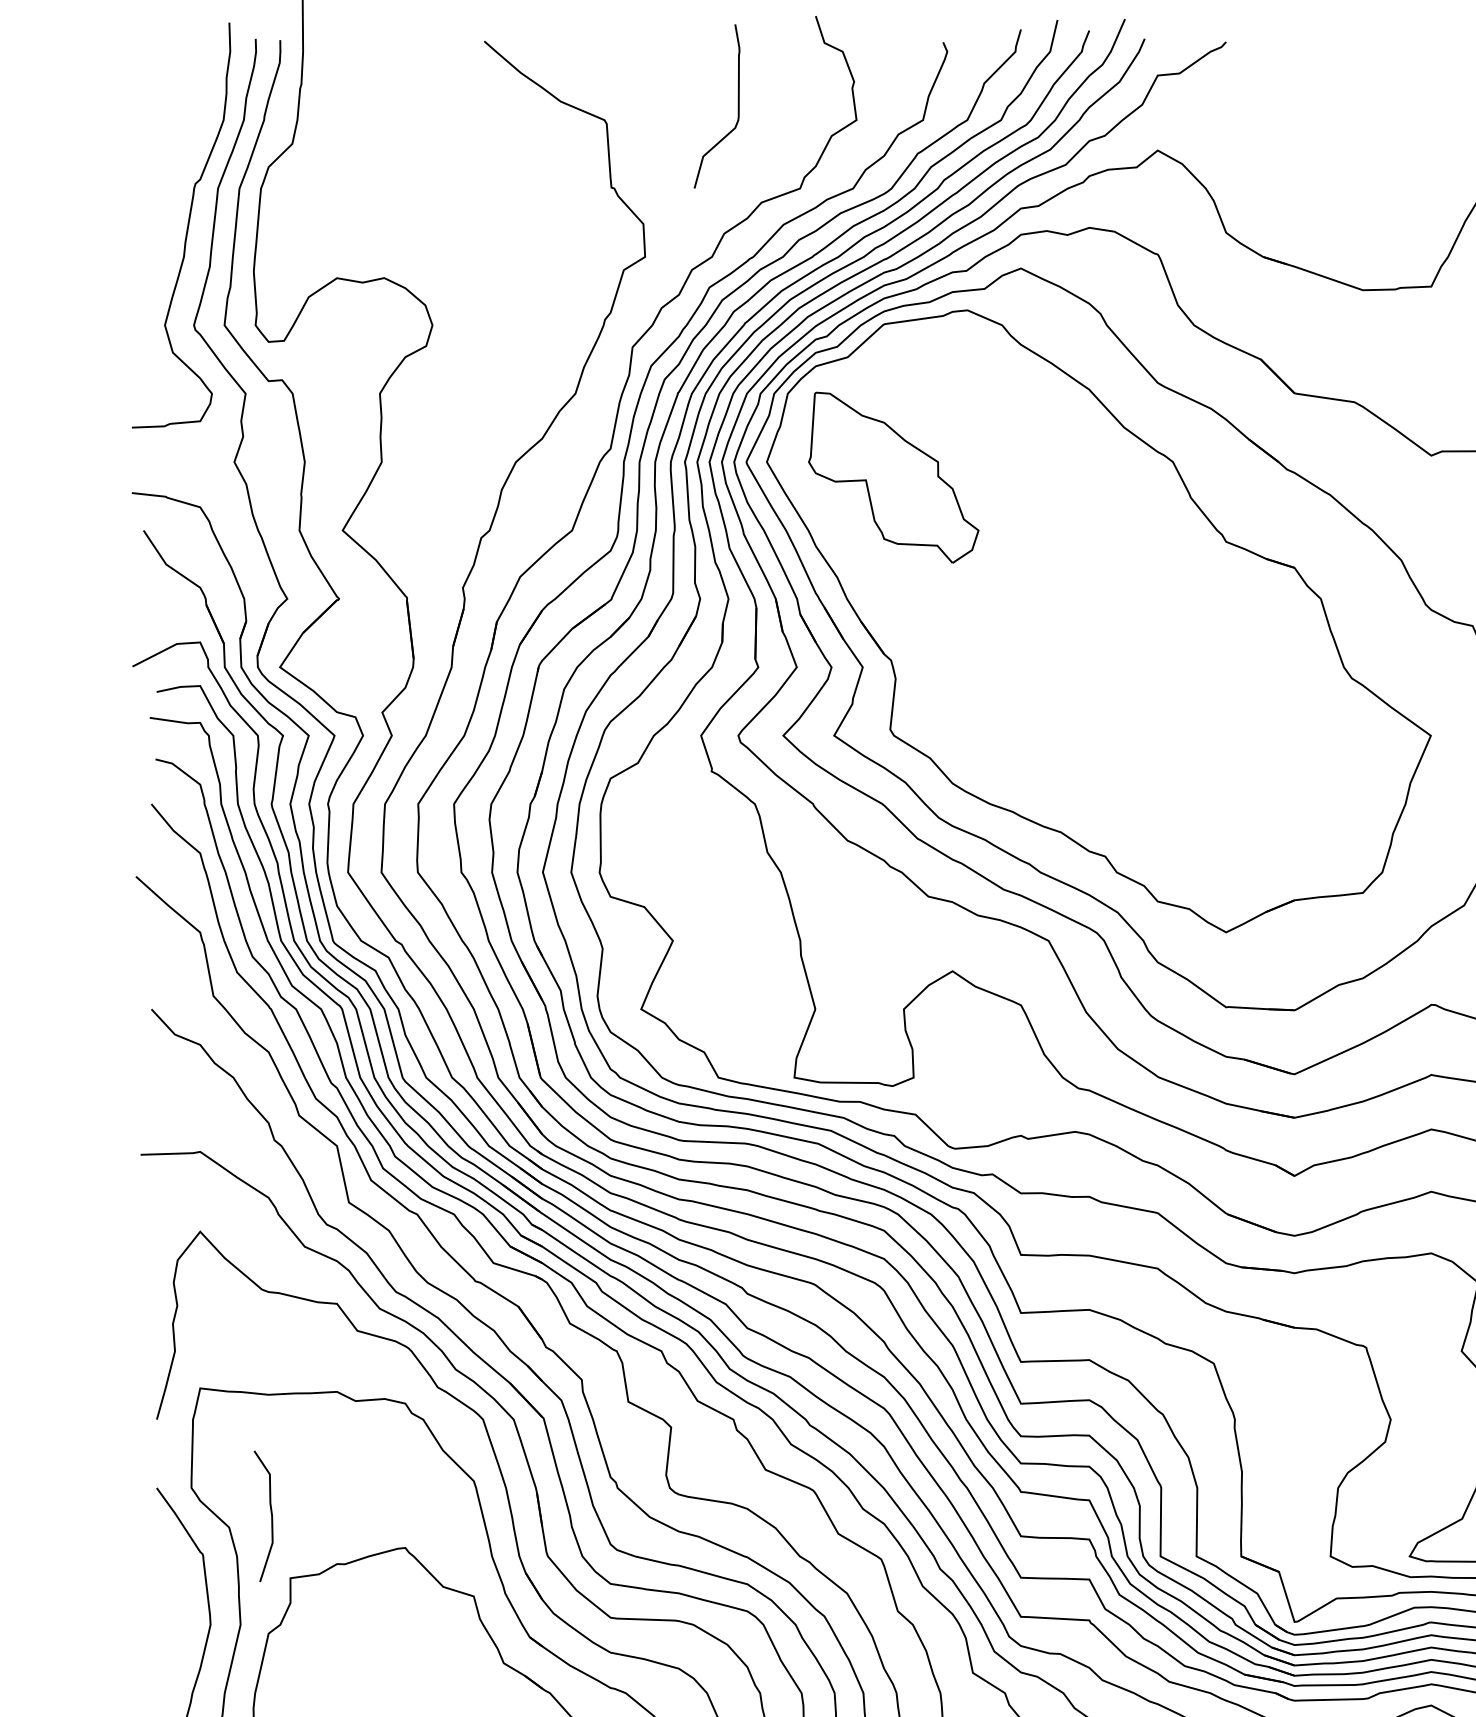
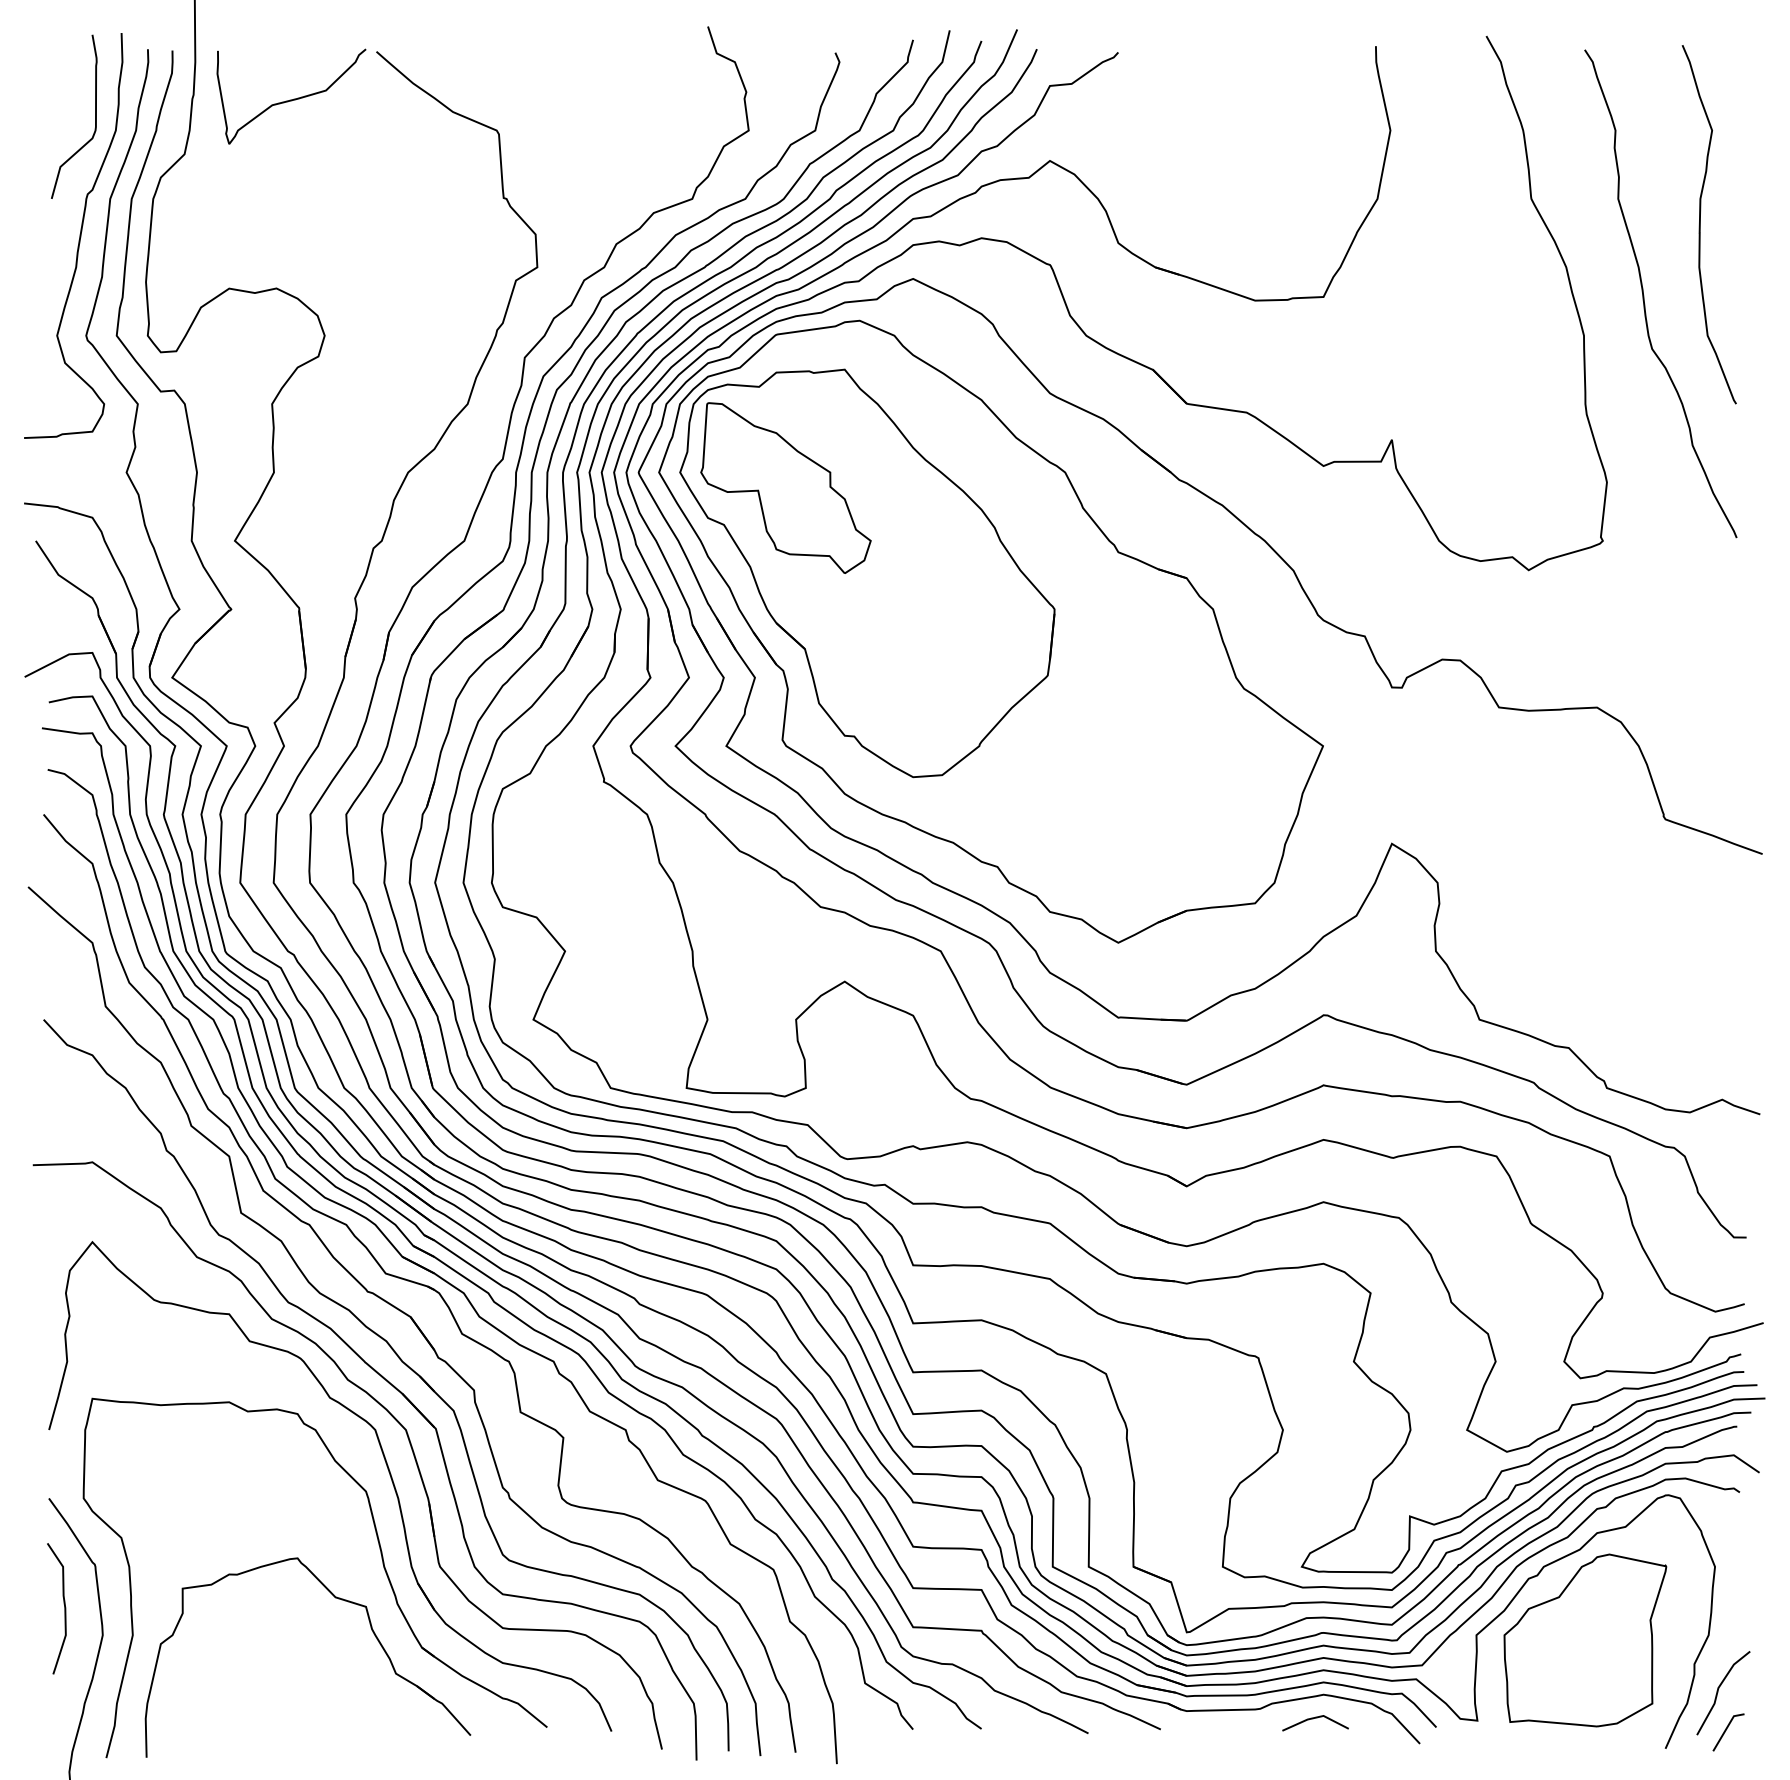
curve: (401, 88) -> (293, 98), added
curve: (738, 106) -> (95, 116), moved
part: (975, 563) -> (867, 573), added
curve: (271, 1516) -> (64, 1608), moved

